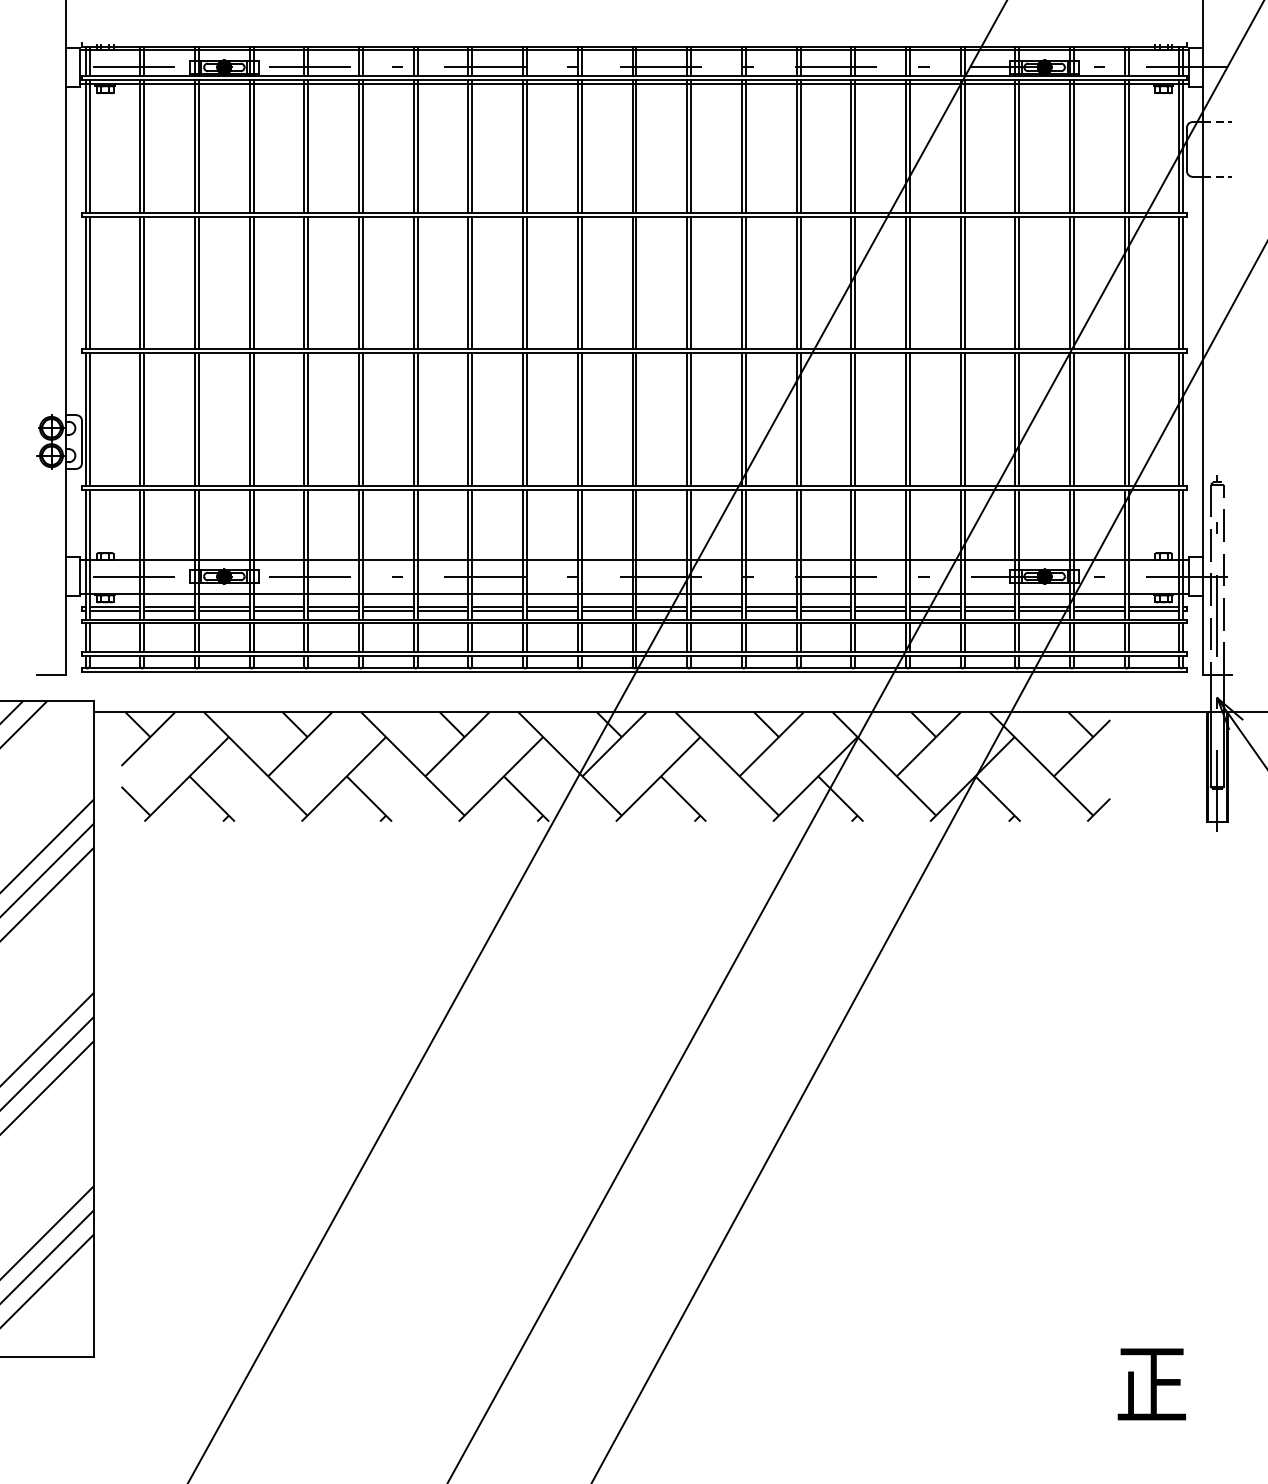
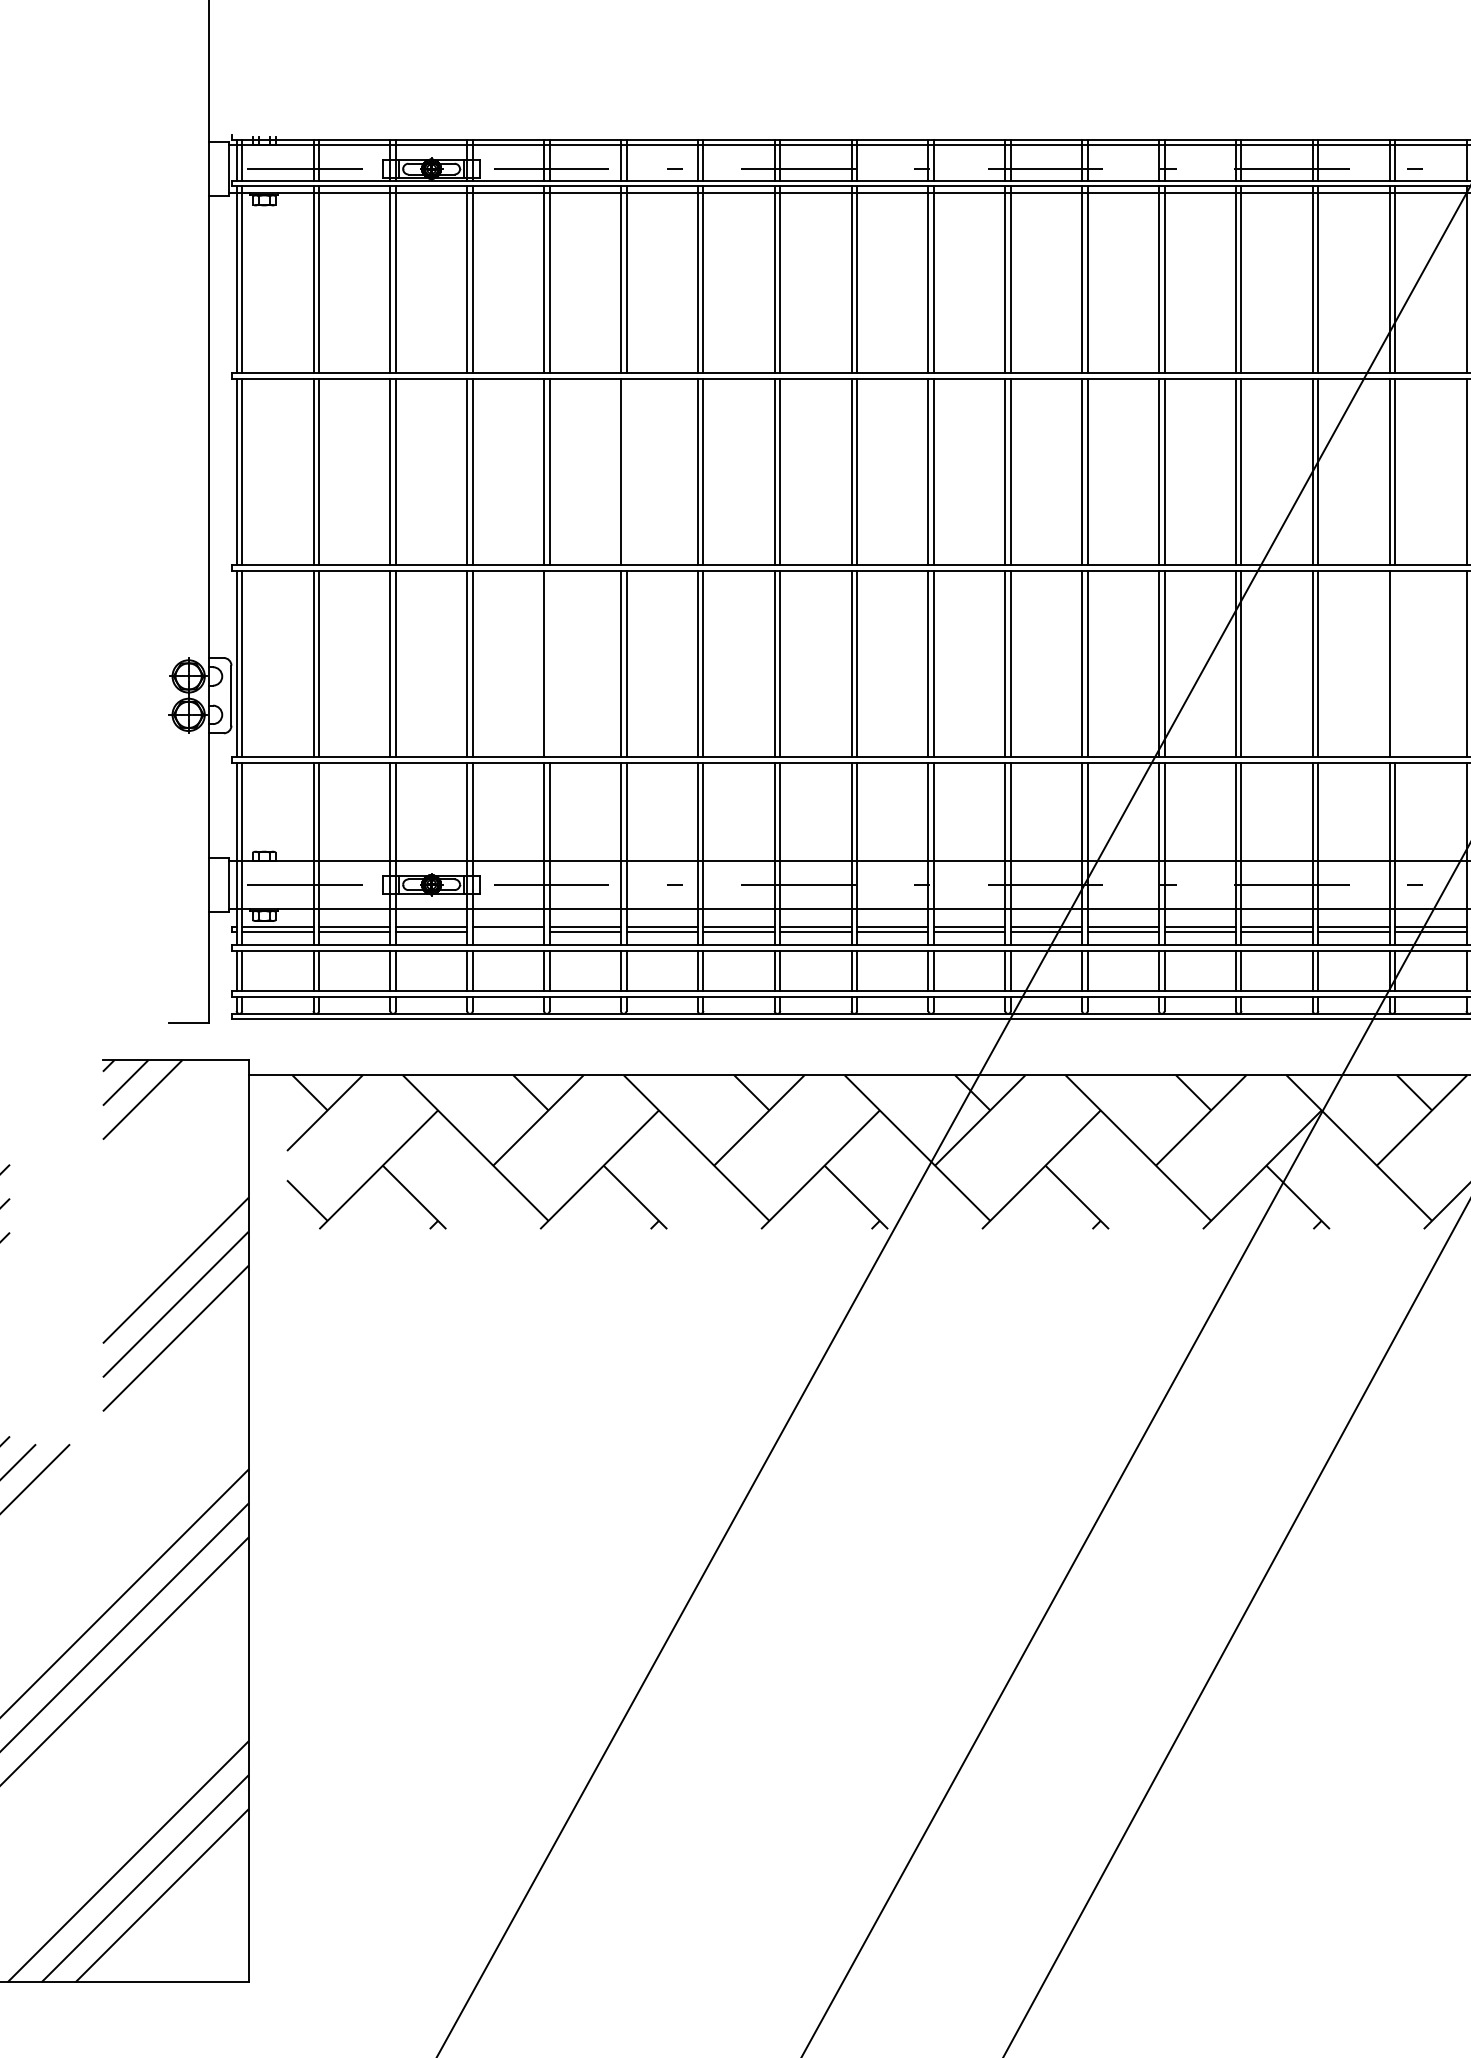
line: (363, 282) -> (627, 471), removed
line: (308, 419) -> (549, 663), removed
line: (909, 419) -> (1394, 663), removed
line: (278, 610) -> (507, 932), removed

